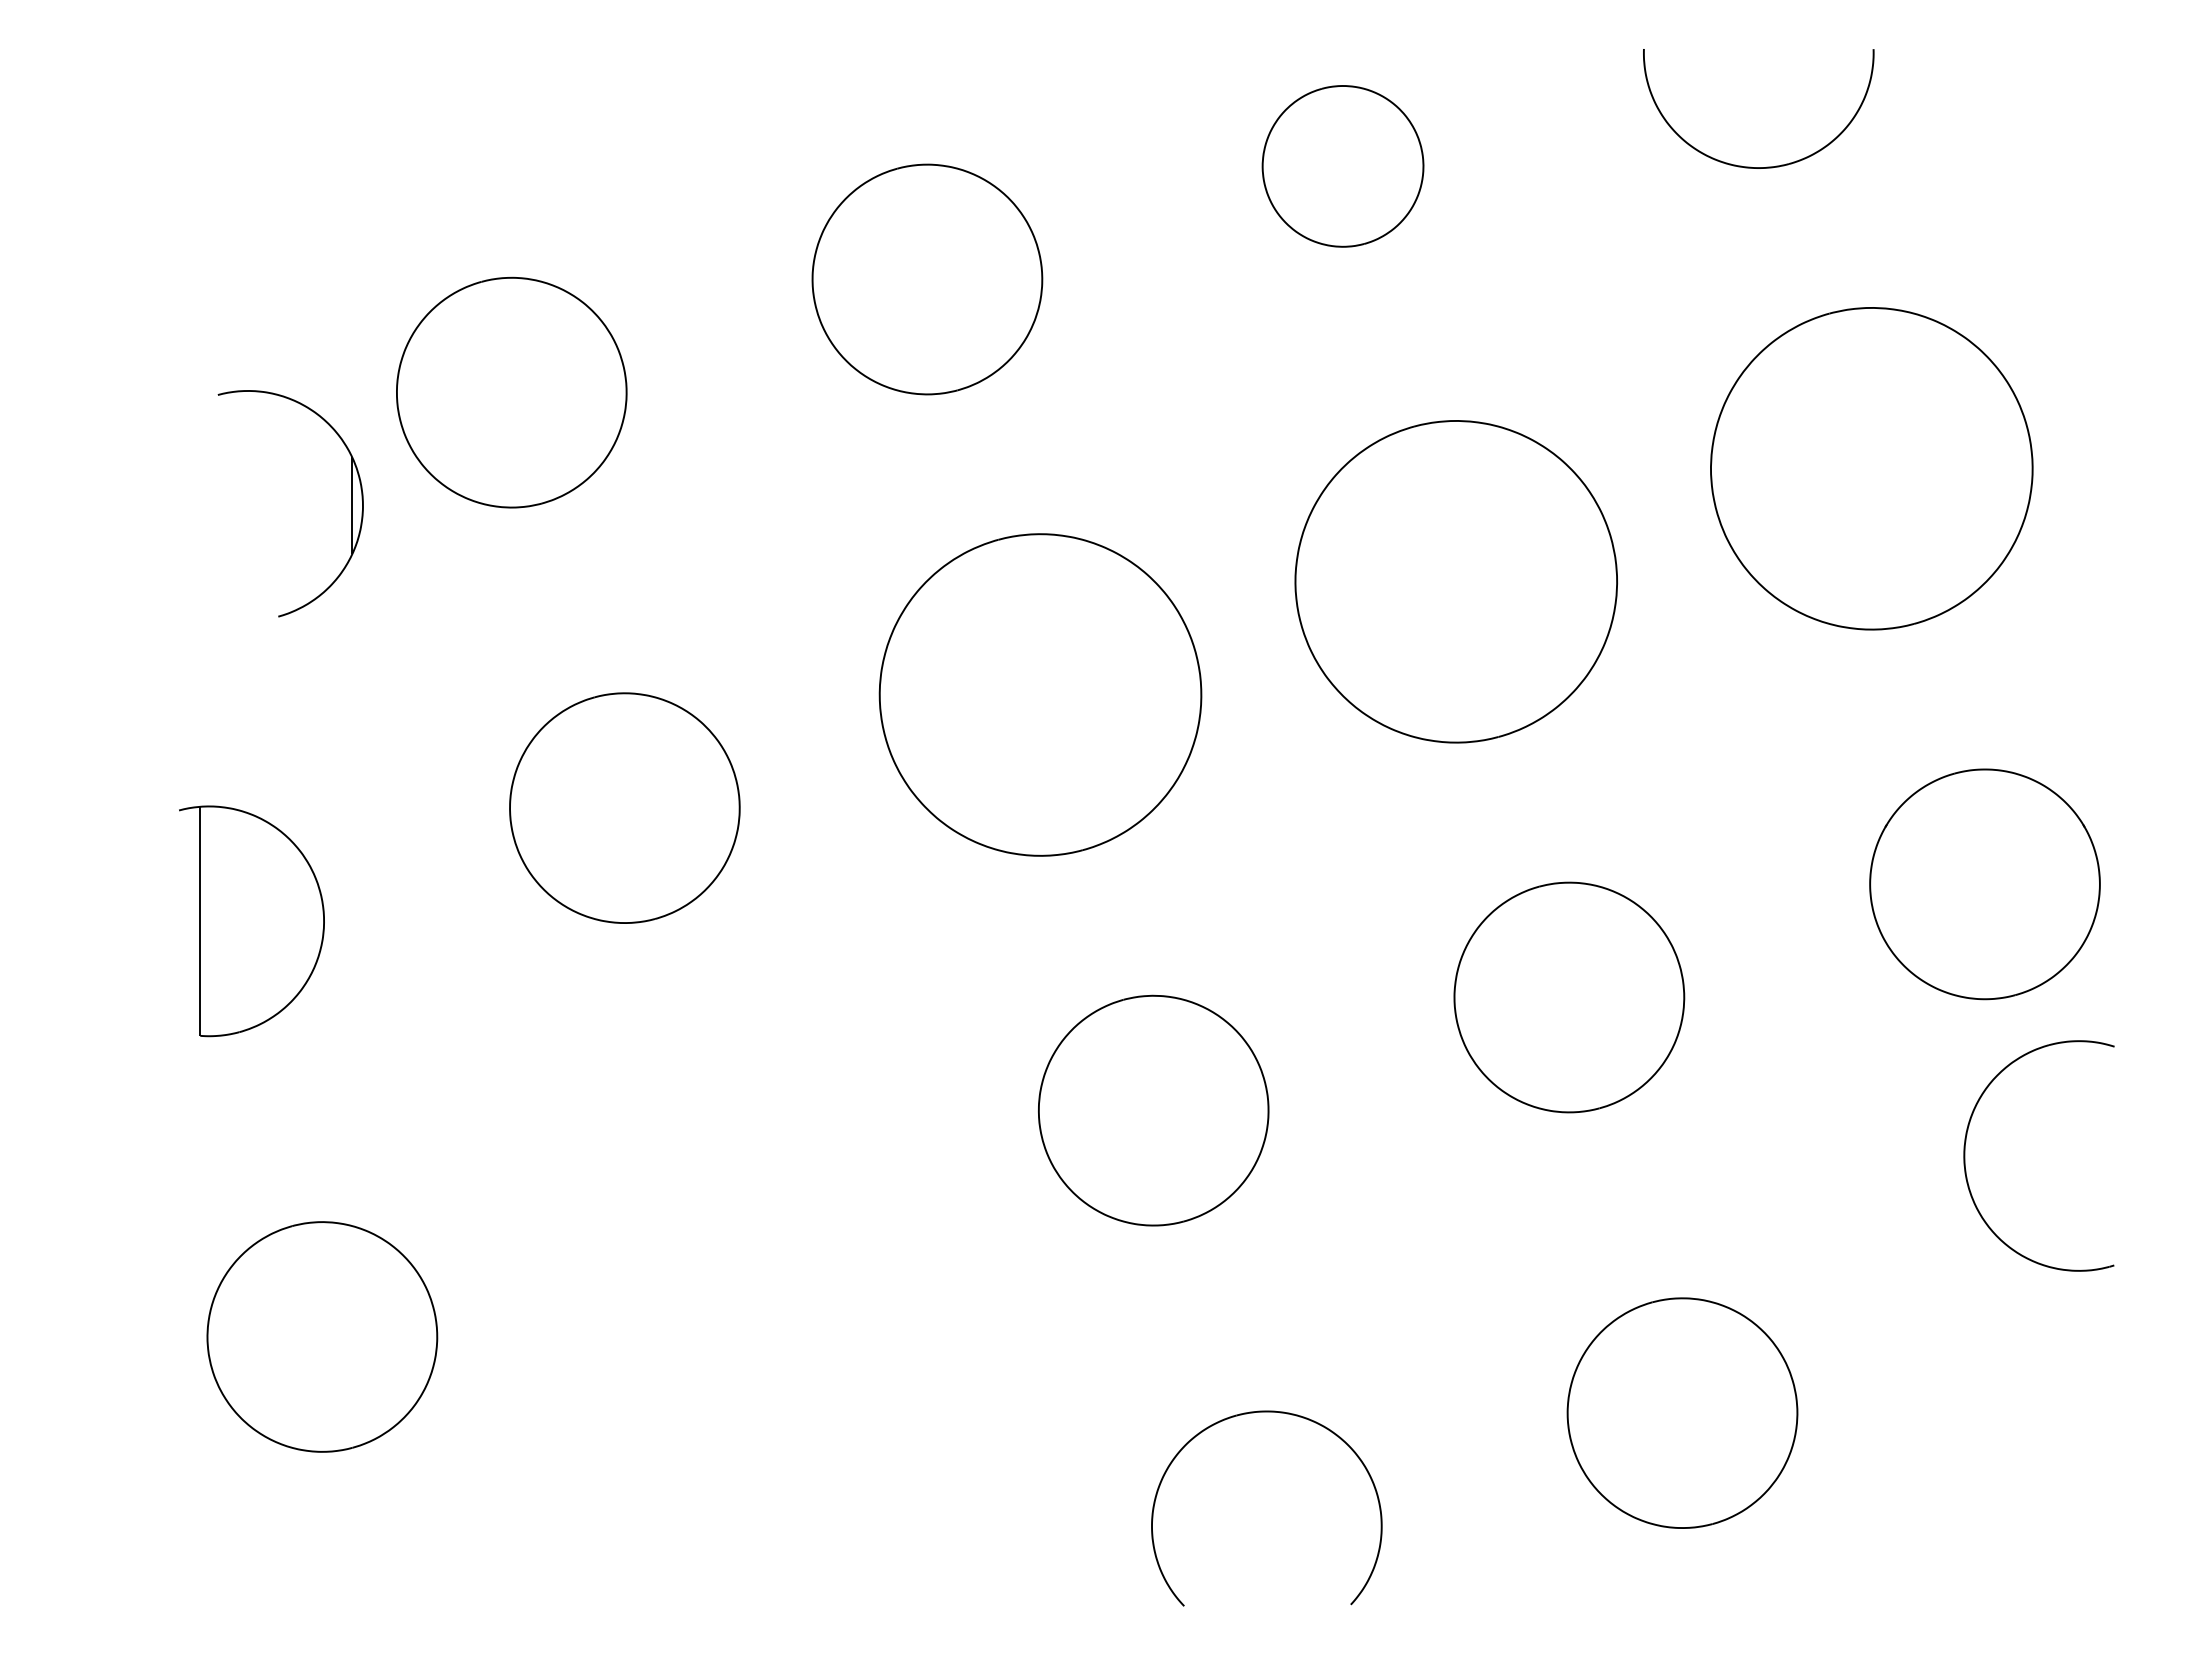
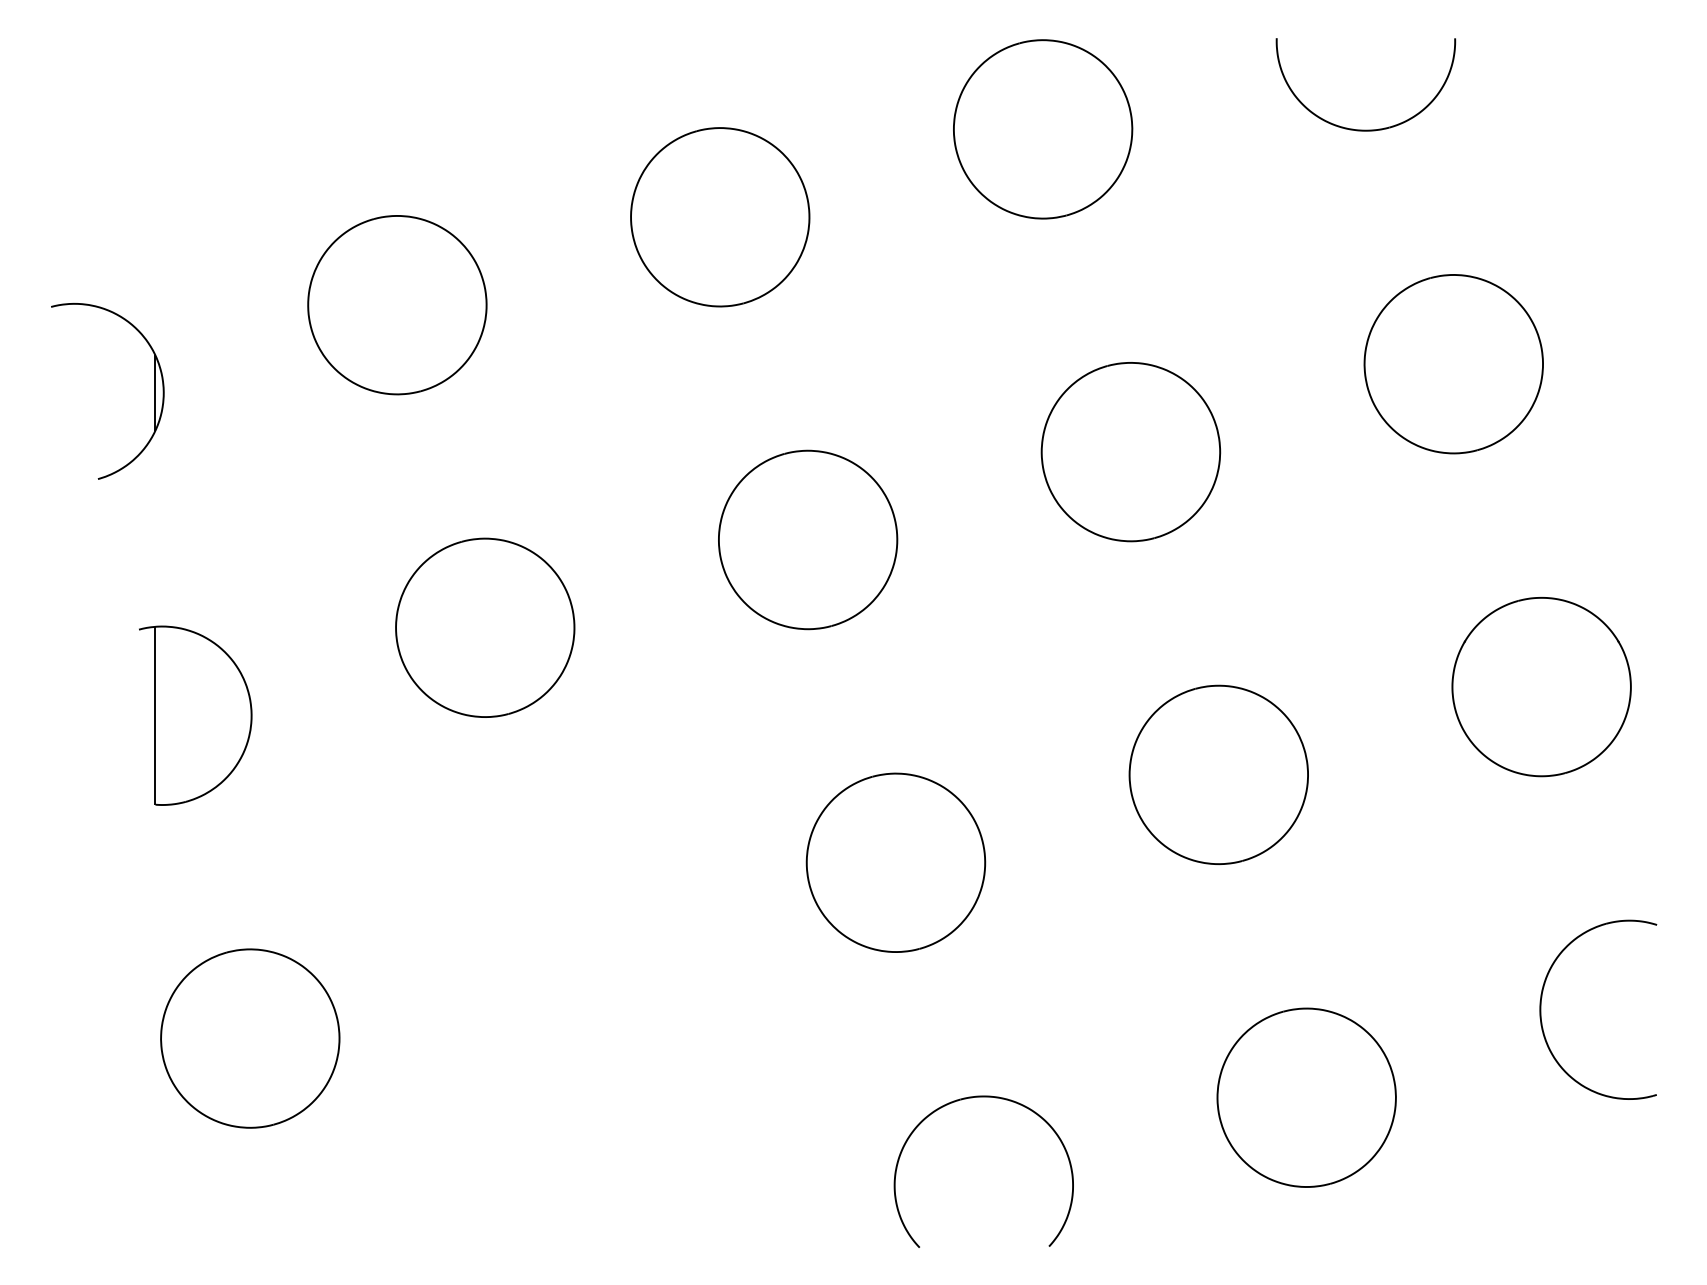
part: (1342, 166) -> (1042, 129), size x1.43
part: (1871, 468) -> (1453, 364), size x0.71
part: (351, 503) -> (154, 391), moved
part: (1455, 581) -> (1130, 451), size x0.71
part: (1040, 694) -> (808, 539), size x0.71
part: (1965, 1155) -> (1541, 1009), moved

